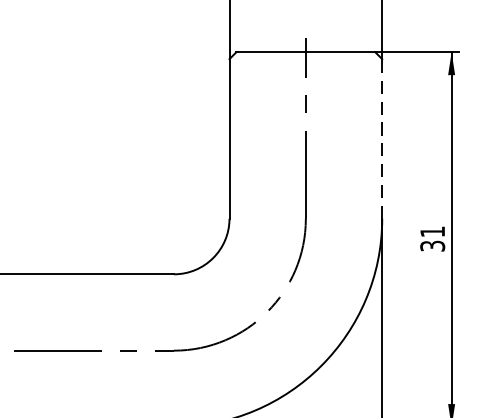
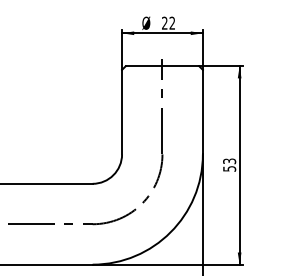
line: (381, 137) -> (202, 111), dashed -> solid
text: (432, 237) -> (229, 164), 31 -> 53

